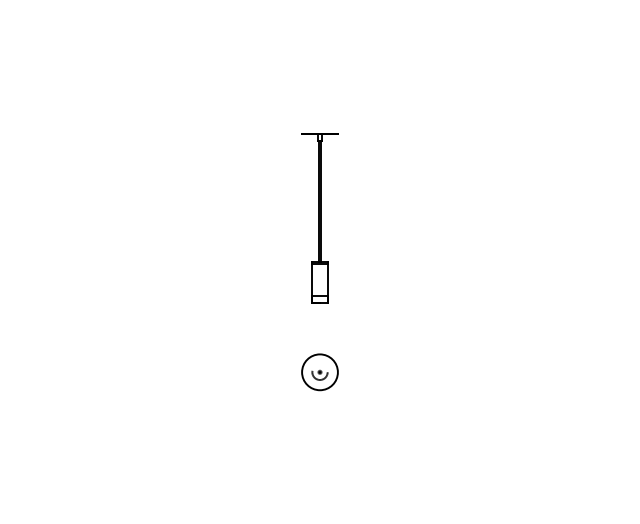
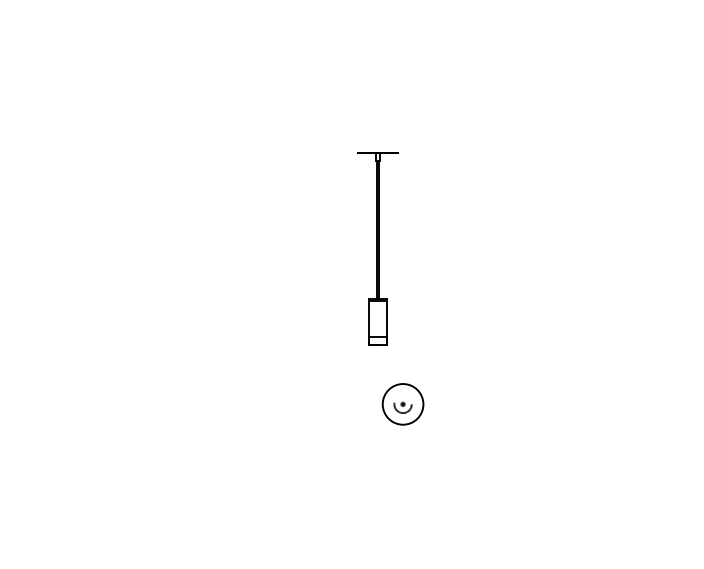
part: (319, 372) -> (402, 404), moved

